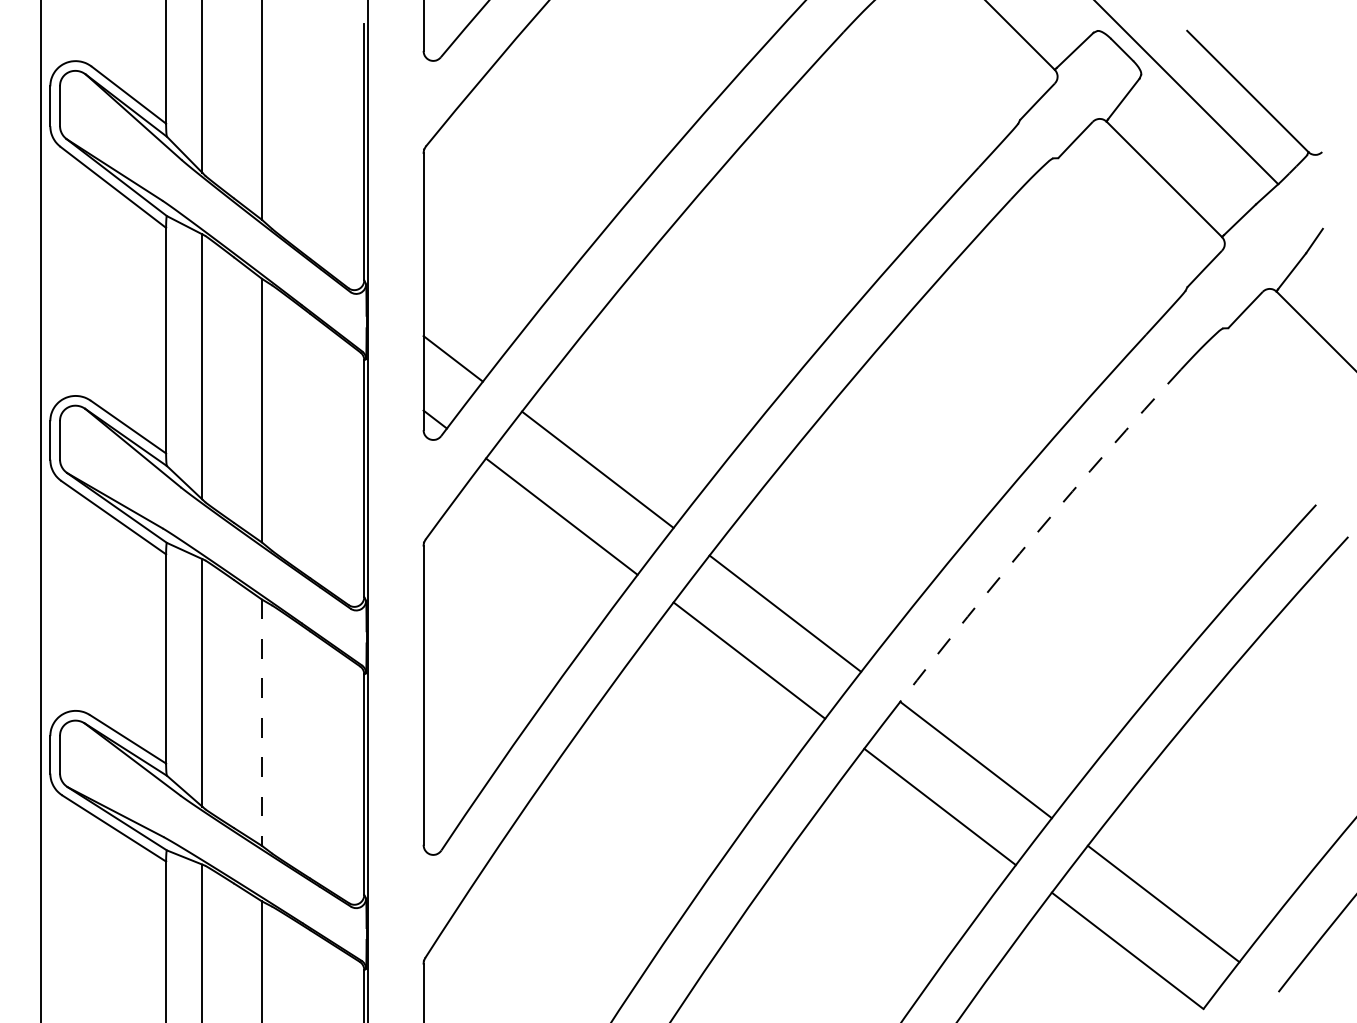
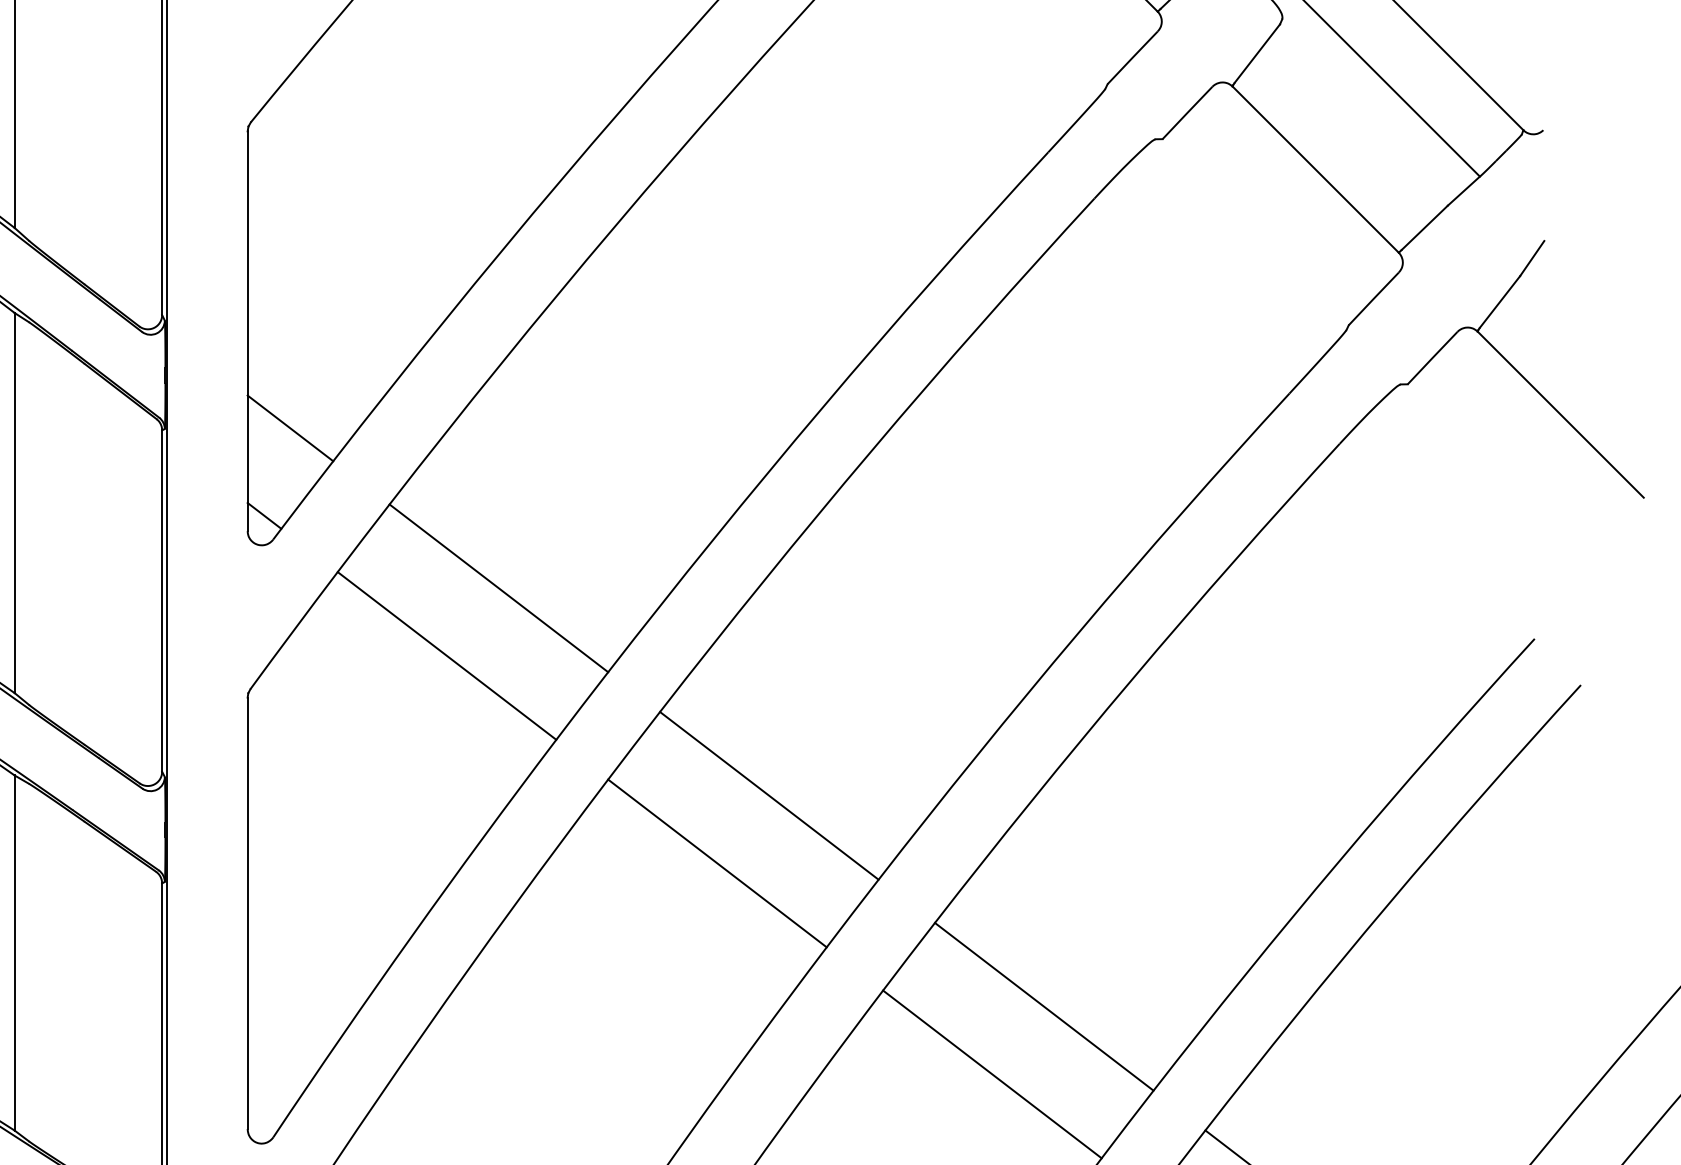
arc: (1037, 532) -> (1132, 678), dashed -> solid
line: (261, 723) -> (13, 954), dashed -> solid

